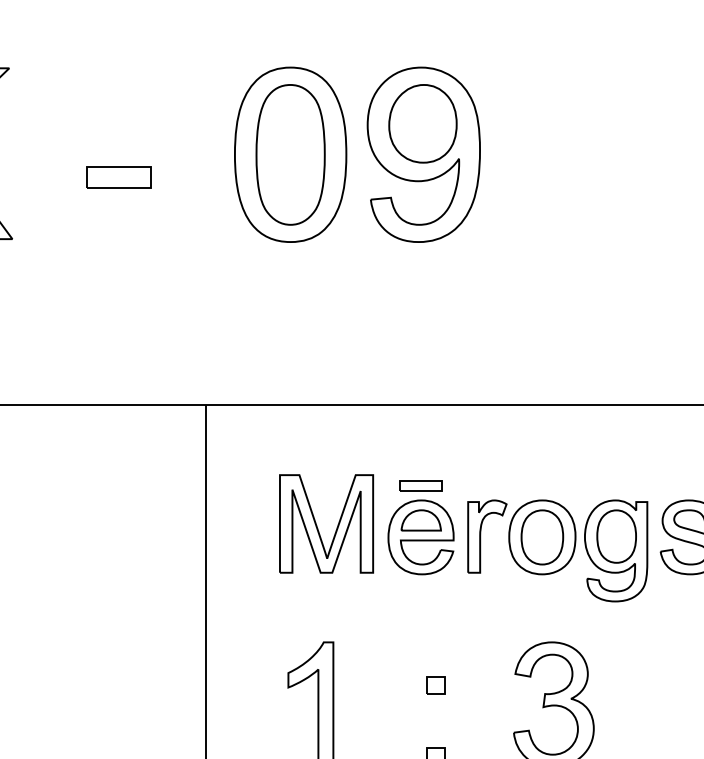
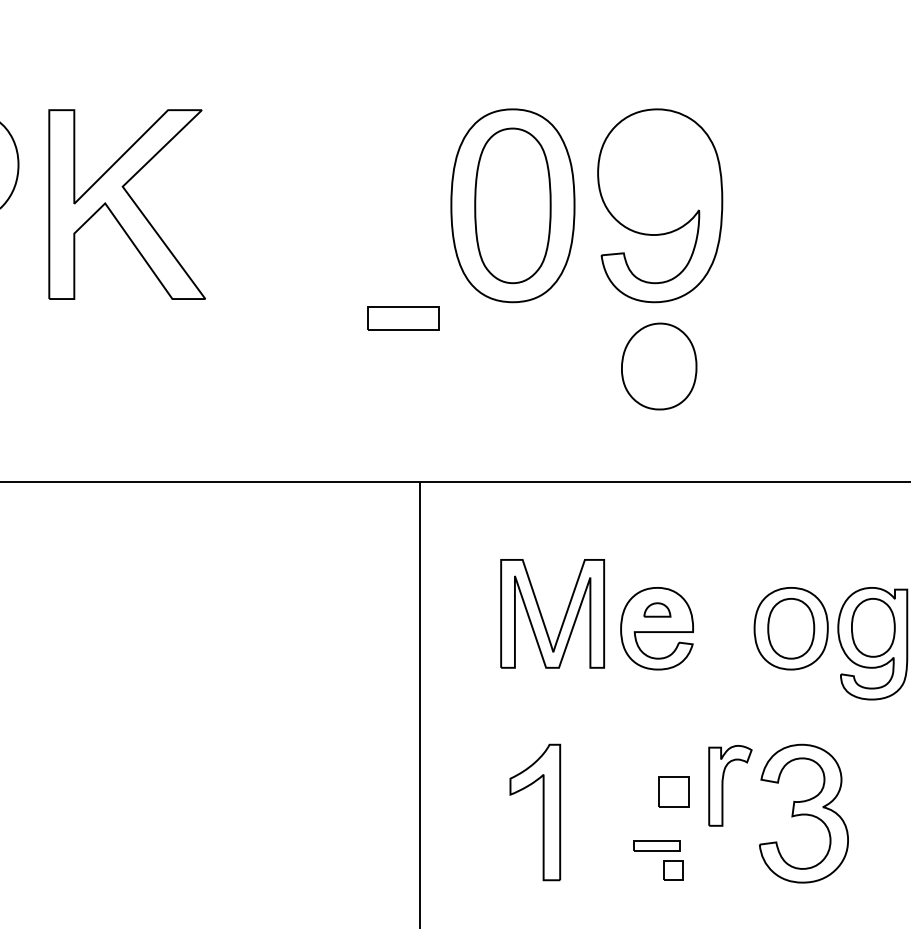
part: (423, 123) -> (659, 366), moved
part: (119, 177) -> (403, 318), moved
part: (420, 485) -> (656, 845), moved
part: (421, 520) -> (657, 609), size x0.6
part: (481, 536) -> (723, 785), moved
part: (435, 684) -> (673, 791), size x1.6

